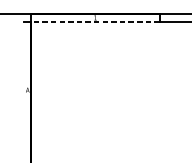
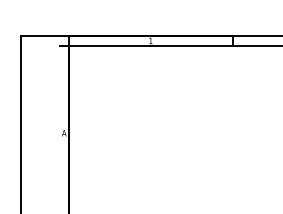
line: (95, 21) -> (150, 45), dashed -> solid

